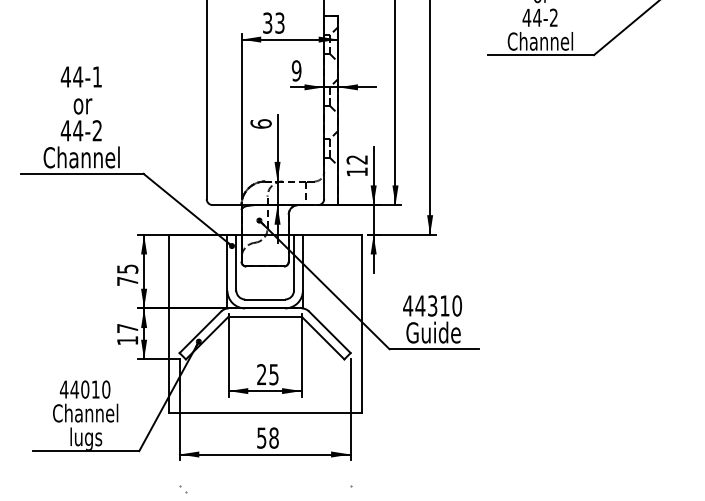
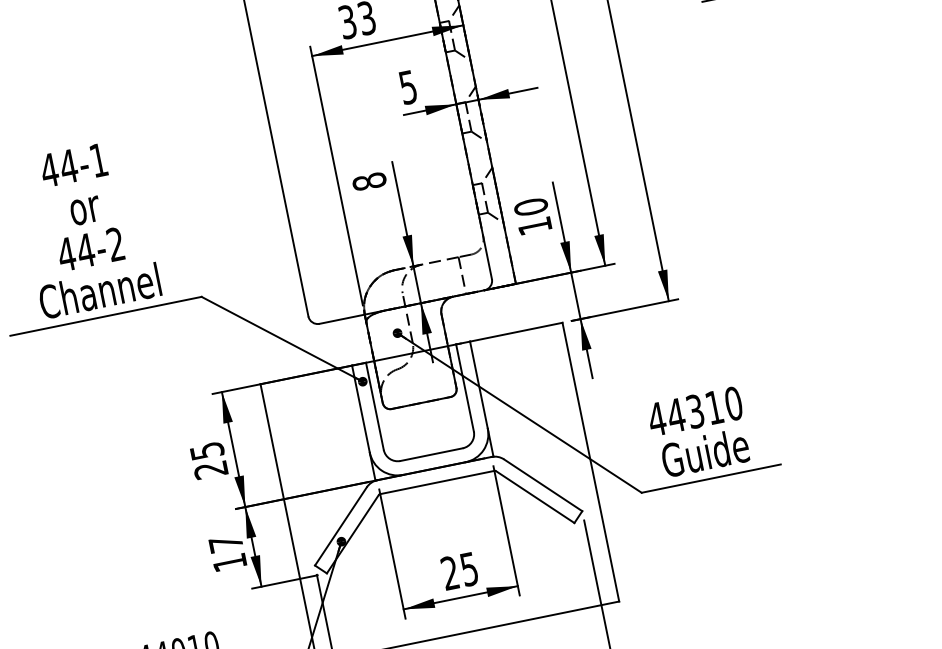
text: (296, 70) -> (407, 86), 9 -> 5
text: (260, 123) -> (368, 181), 6 -> 8
text: (356, 159) -> (529, 206), 12 -> 10
text: (127, 281) -> (210, 470), 75 -> 25

